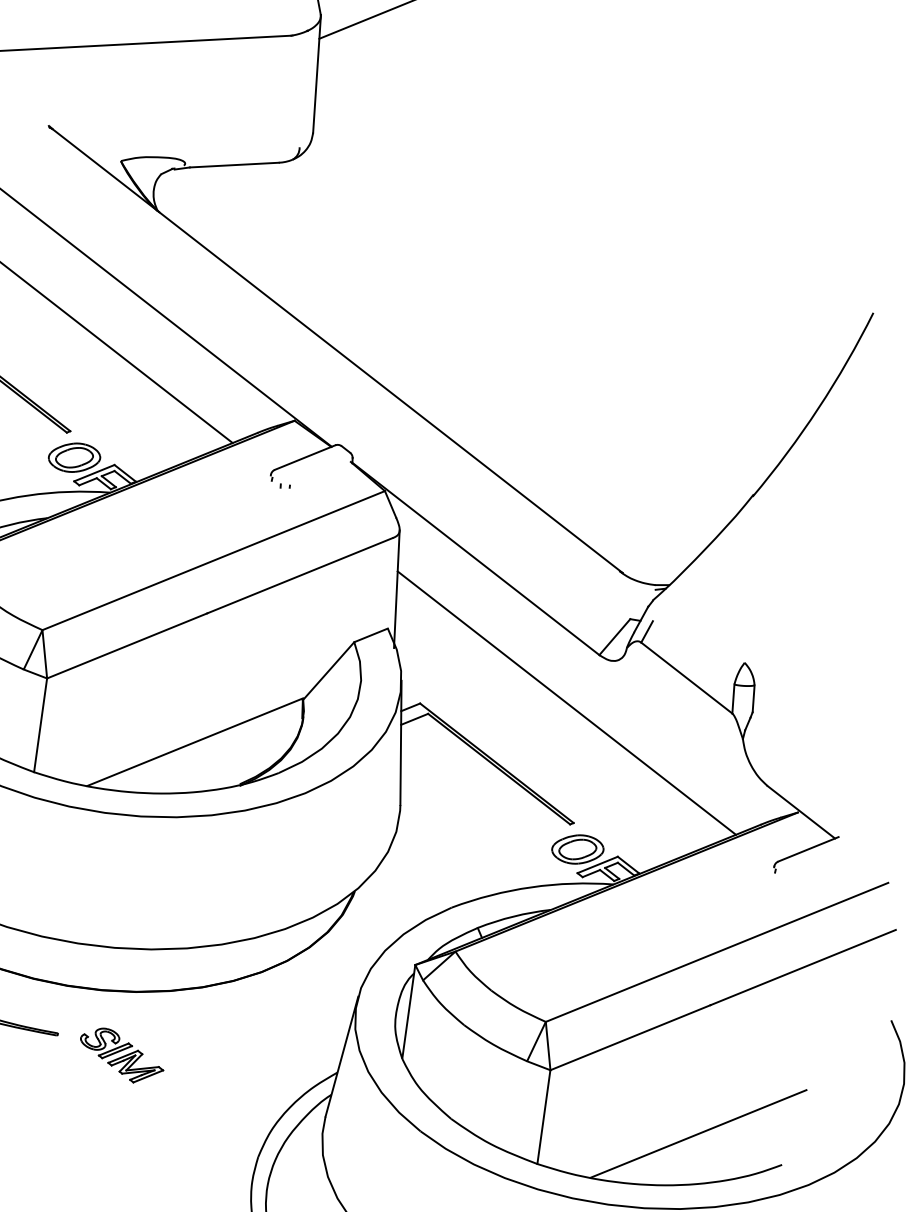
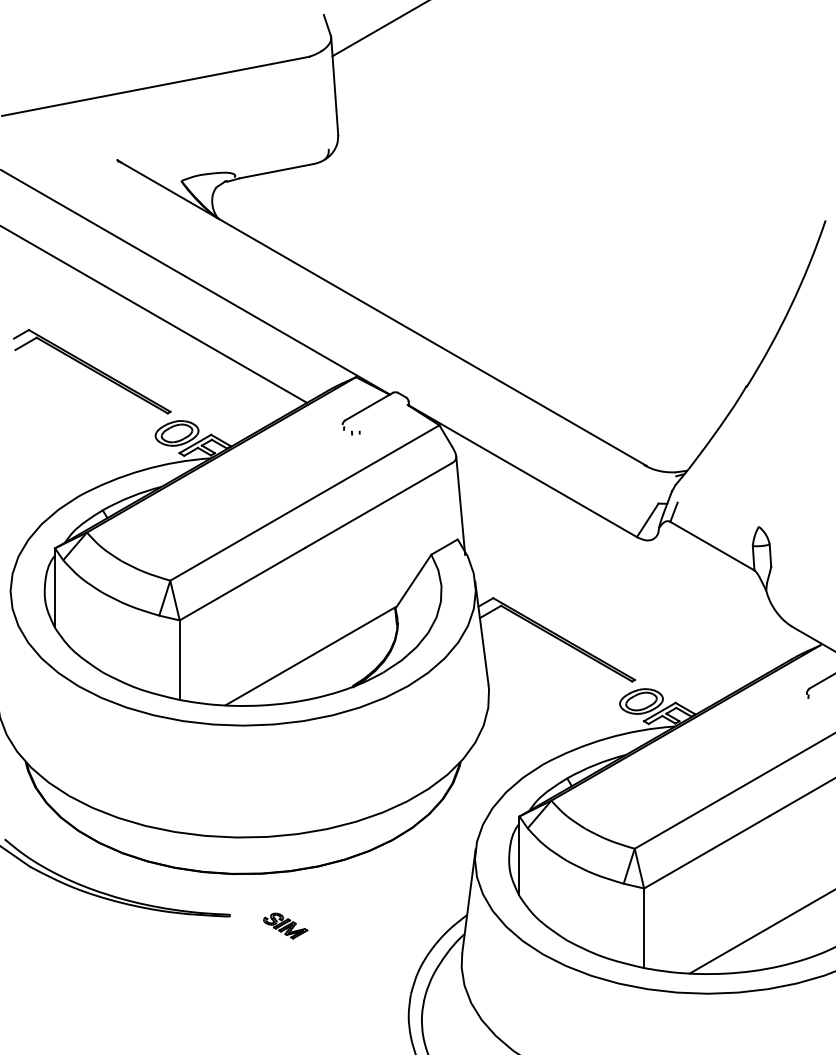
line: (567, 702) -> (615, 580), removed
part: (121, 1055) -> (285, 925), size x0.6

